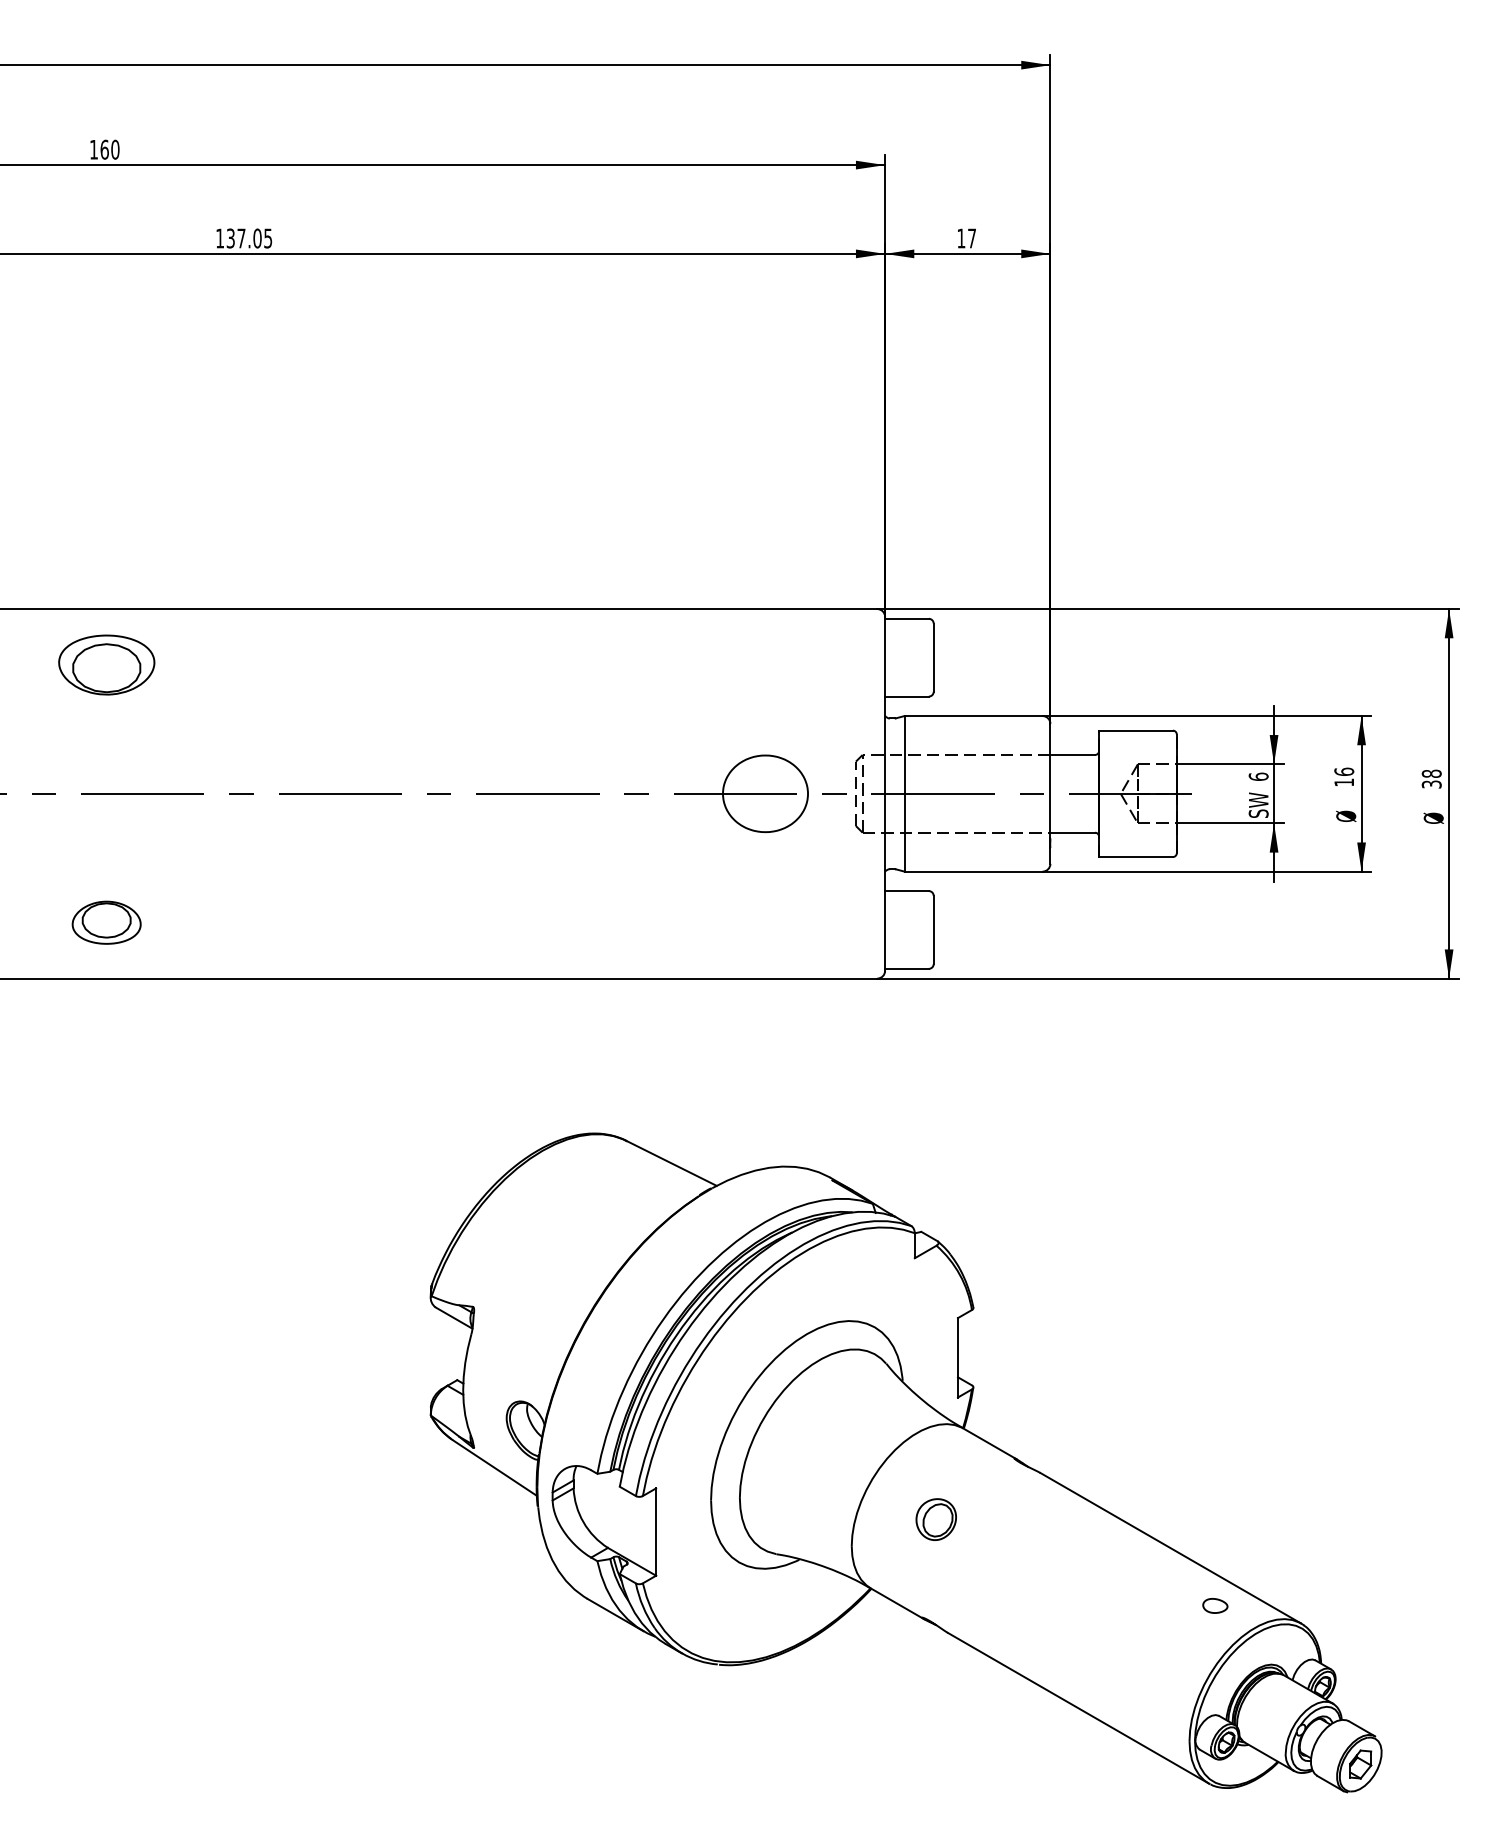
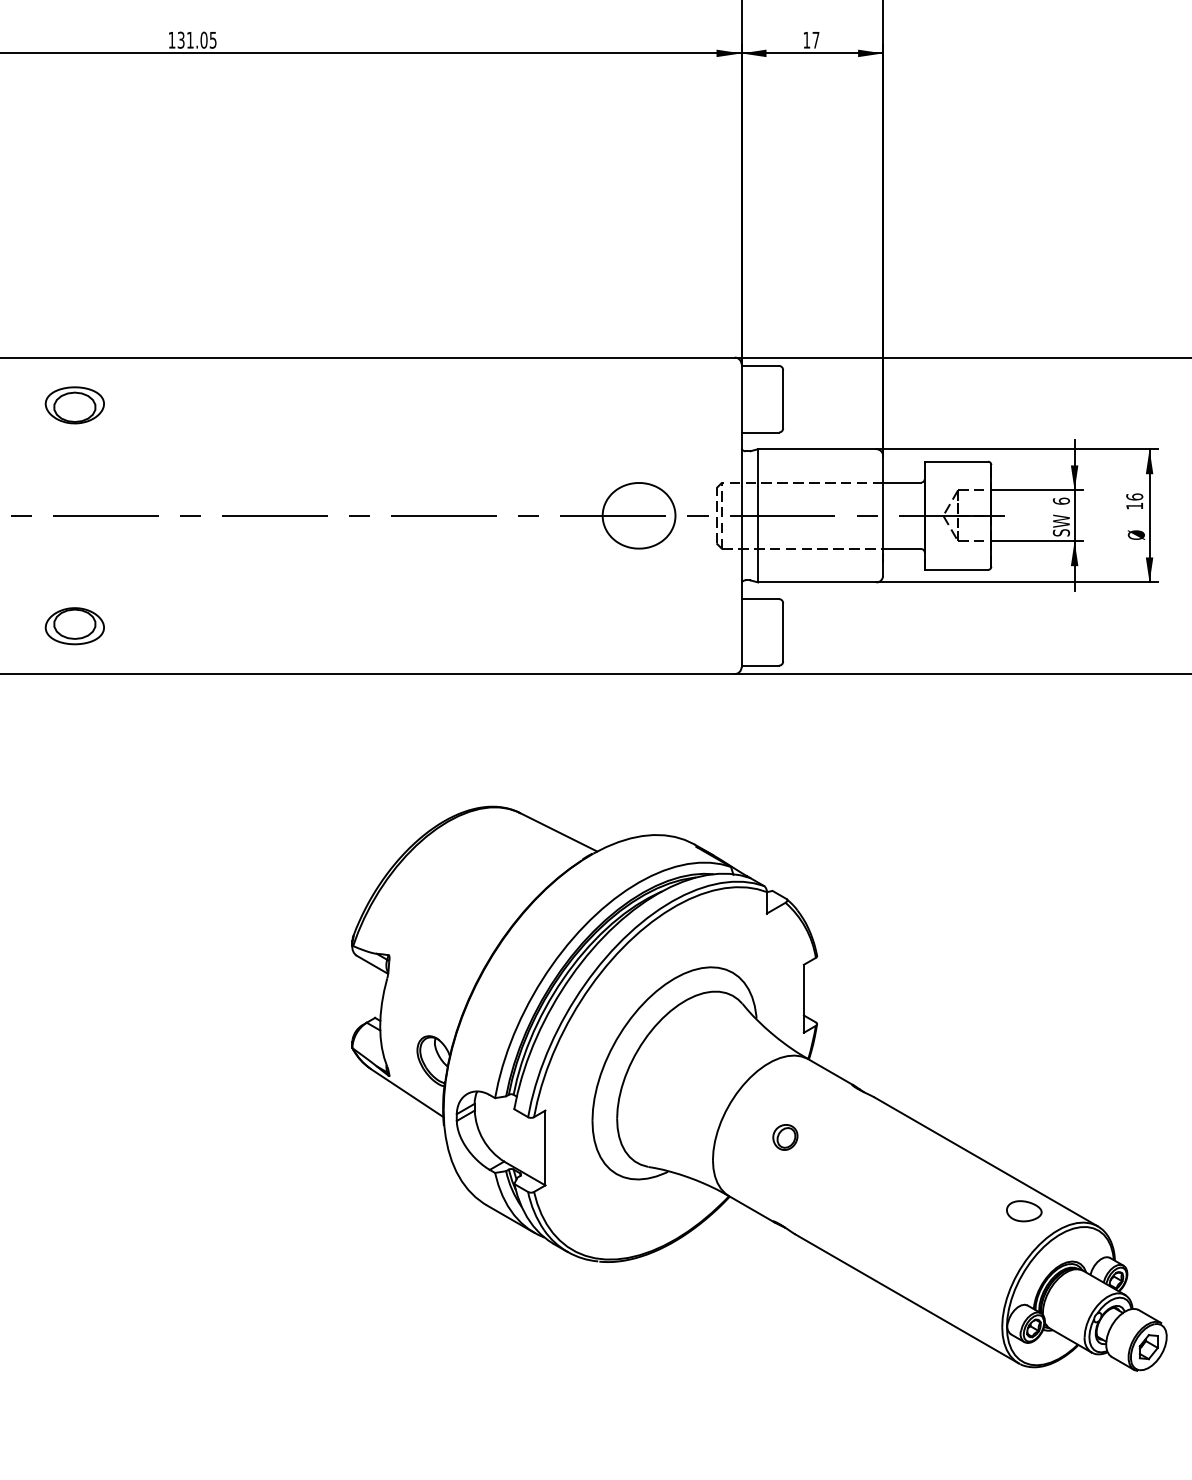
text: (241, 238) -> (190, 40), 137.05 -> 131.05
part: (106, 664) -> (74, 405), size x0.71
part: (936, 1519) -> (785, 1137), size x0.71
part: (1215, 1605) -> (1024, 1210), size x1.67

